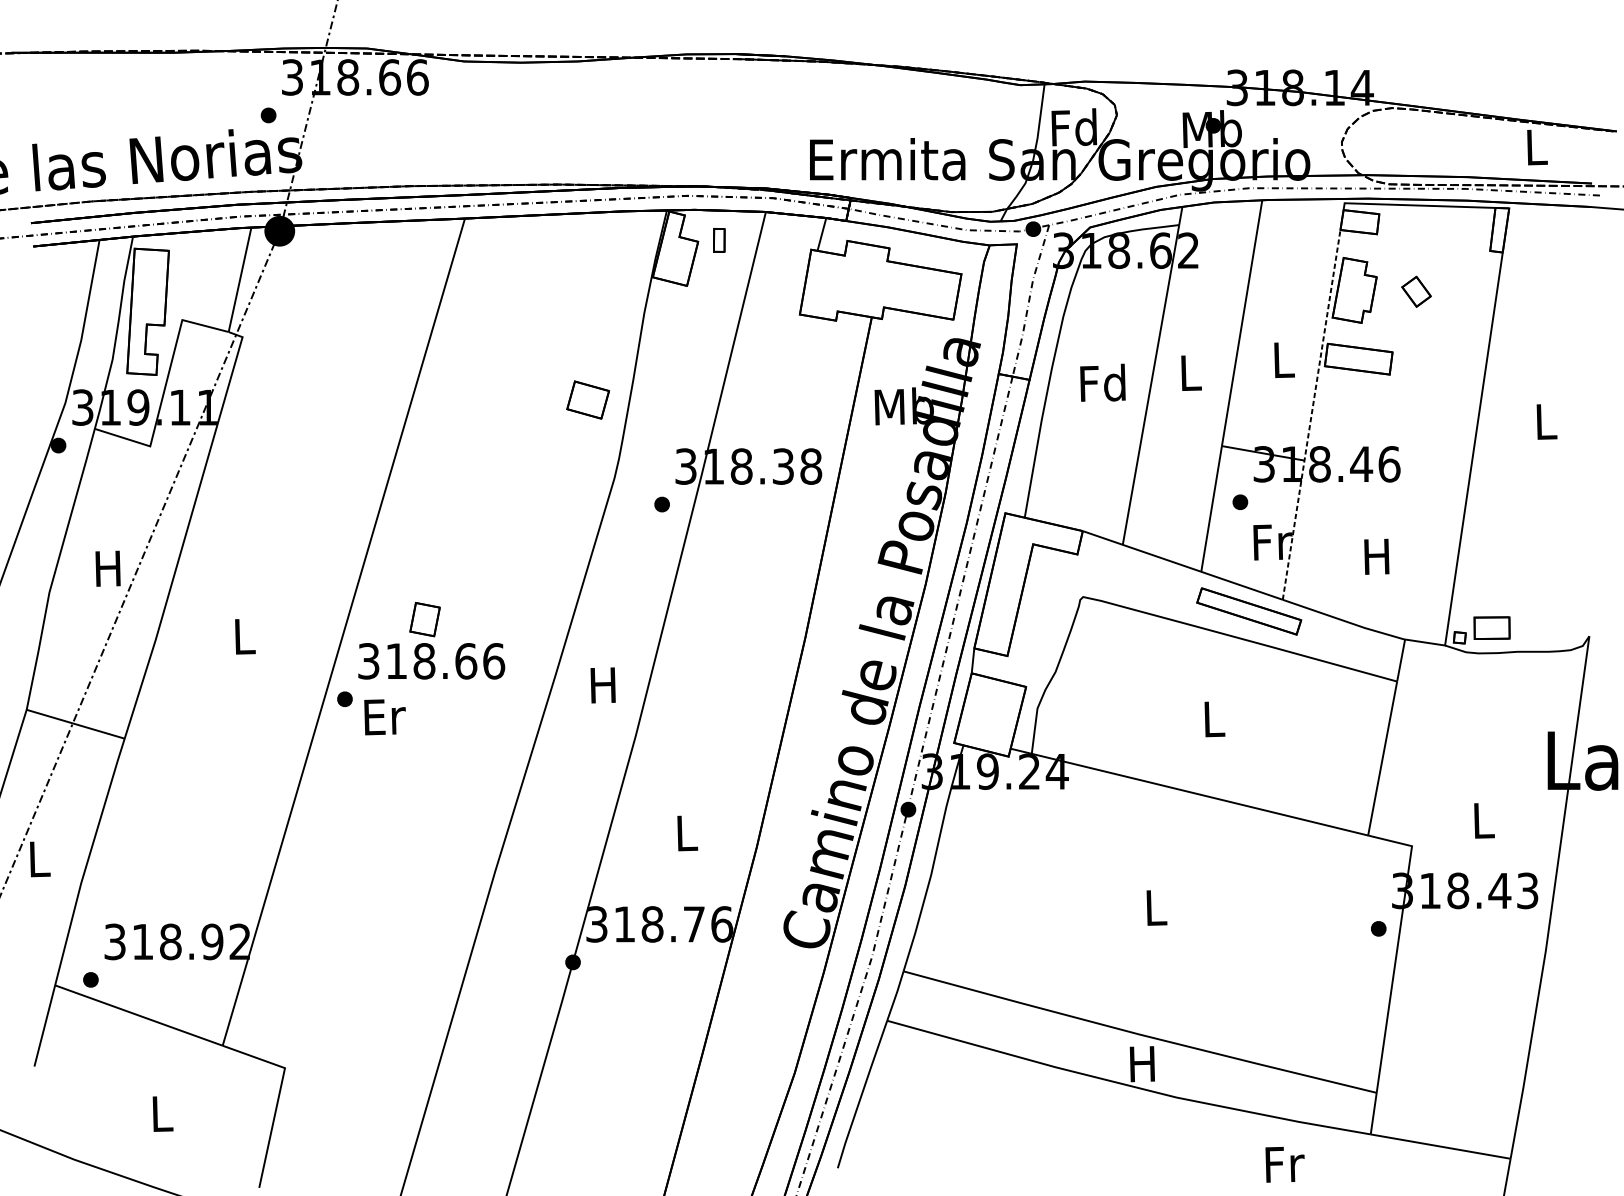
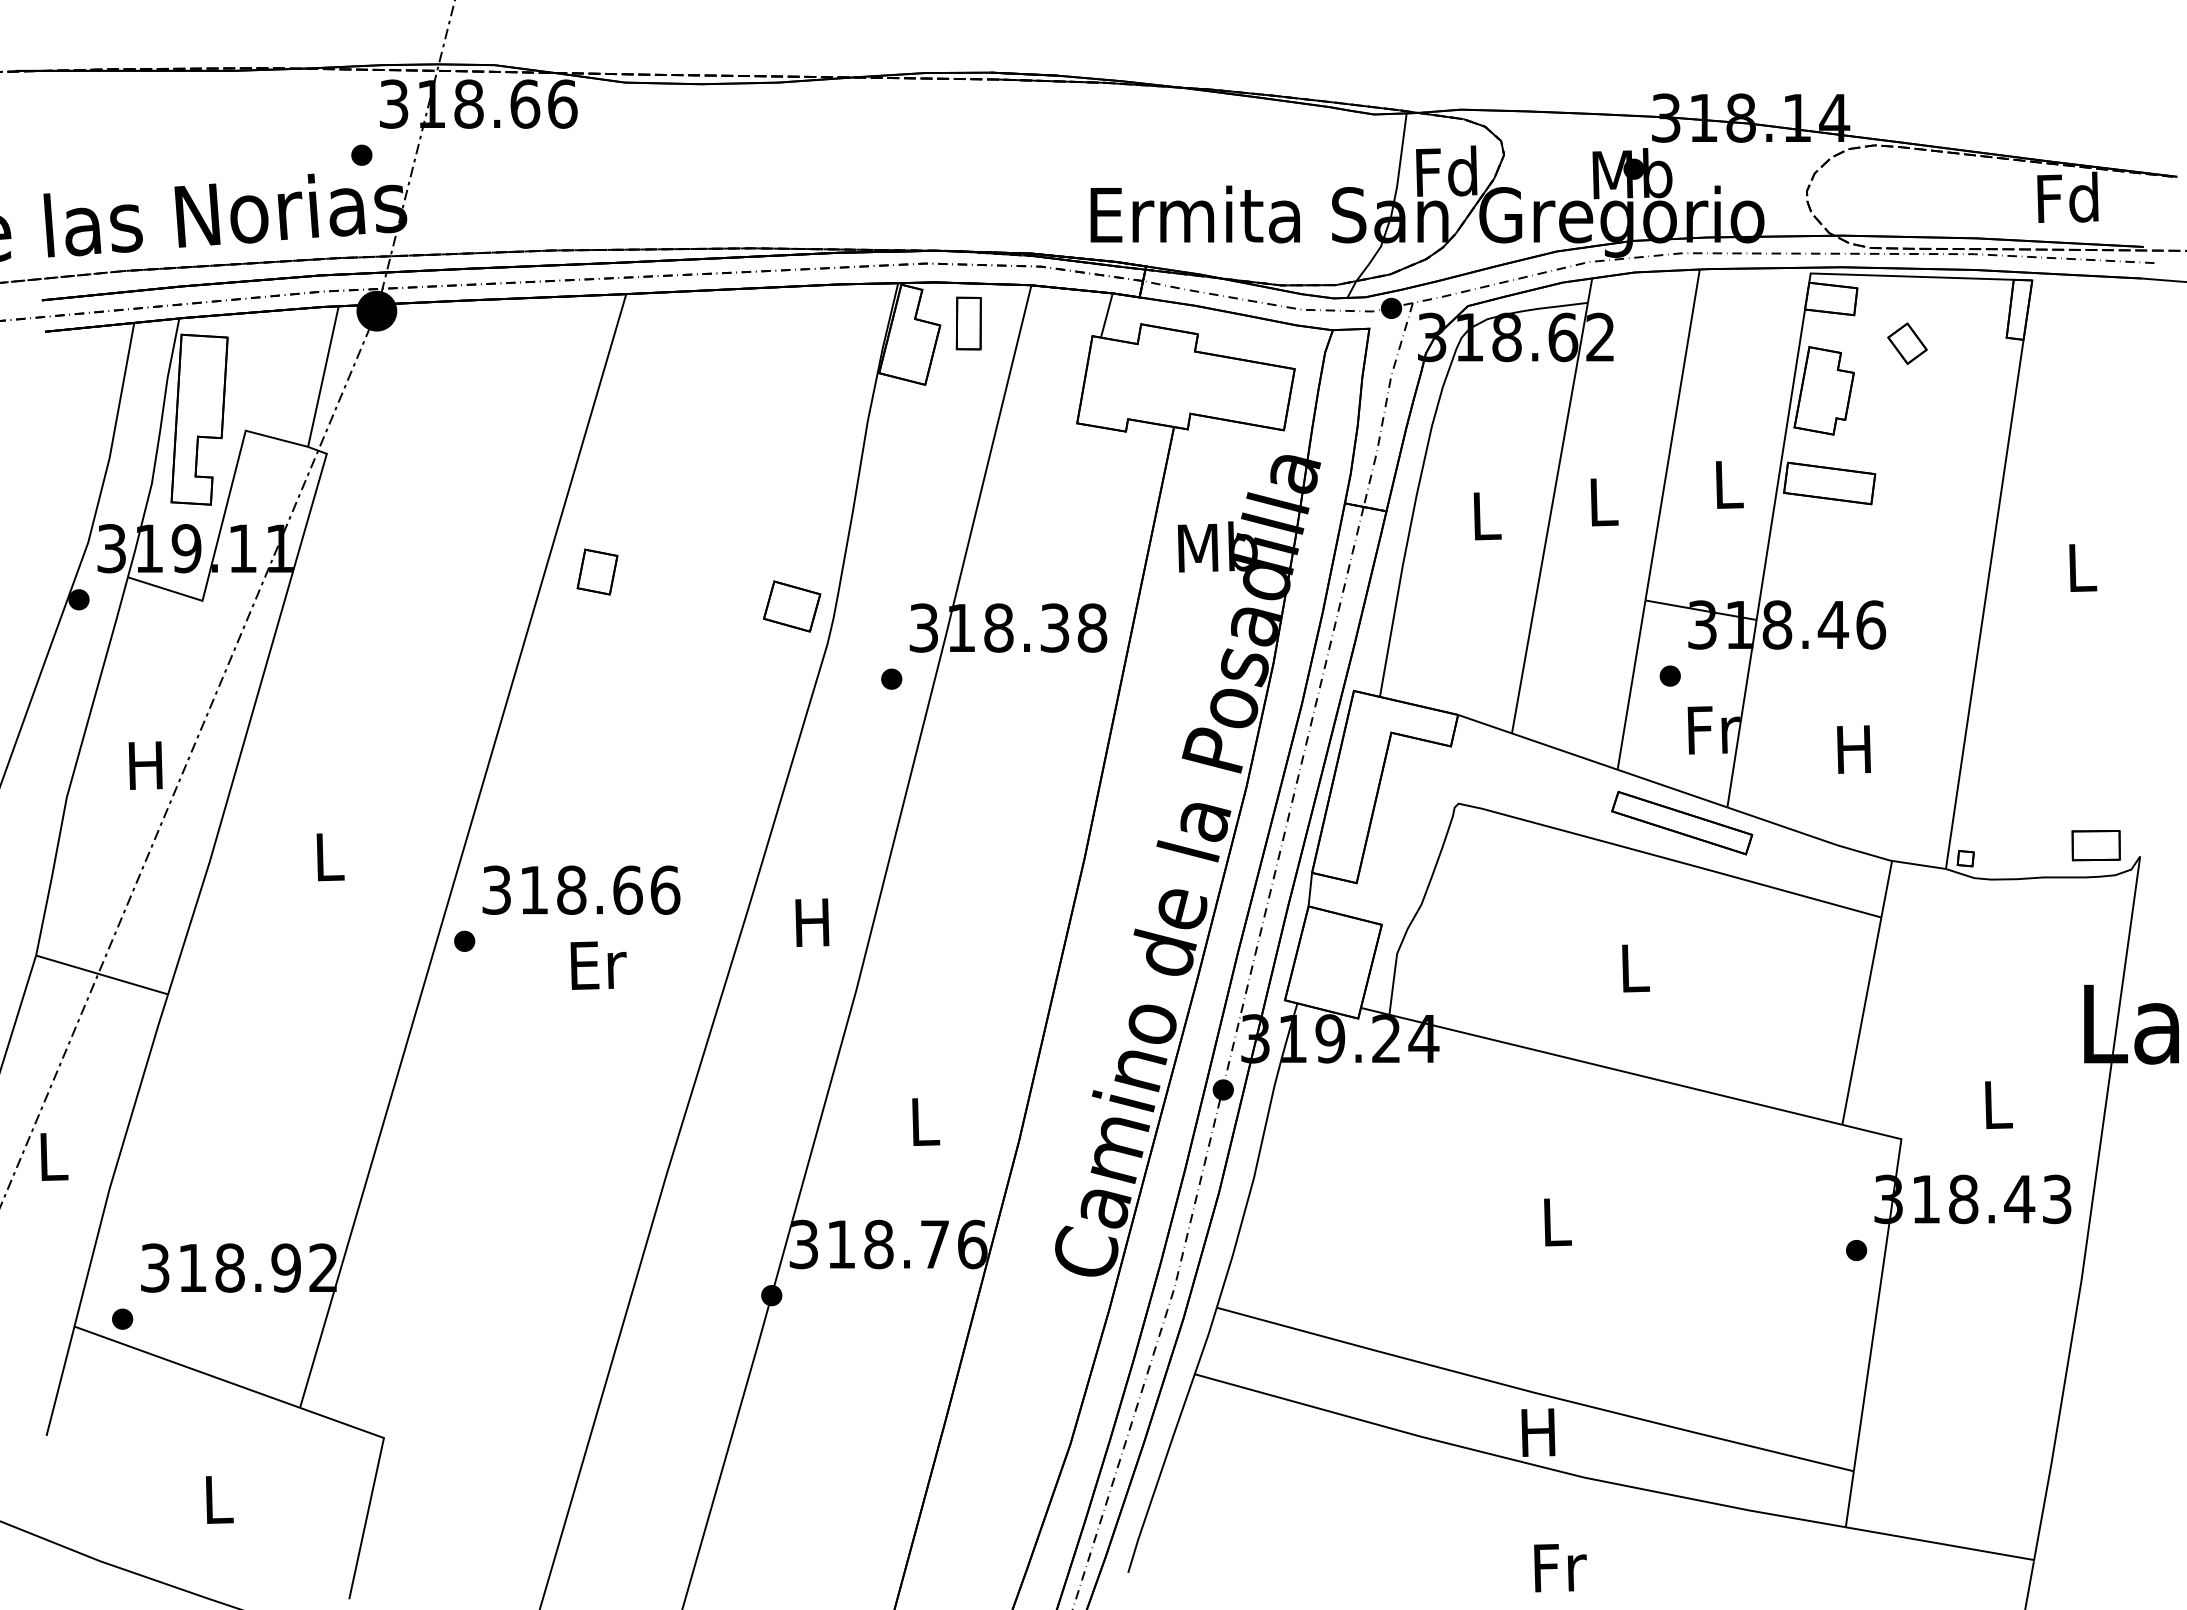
text: (1535, 146) -> (2067, 196), L -> Fd
part: (719, 240) -> (968, 323), size x1.67
part: (1416, 291) -> (1907, 343), moved
text: (1102, 382) -> (1484, 514), Fd -> L
part: (588, 400) -> (792, 606), moved
line: (1311, 414) -> (1766, 558), dashed -> solid
part: (425, 619) -> (597, 571), moved
part: (1491, 628) -> (2095, 845), moved
text: (384, 717) -> (598, 965), moved
text: (1285, 1165) -> (1560, 1568), moved

